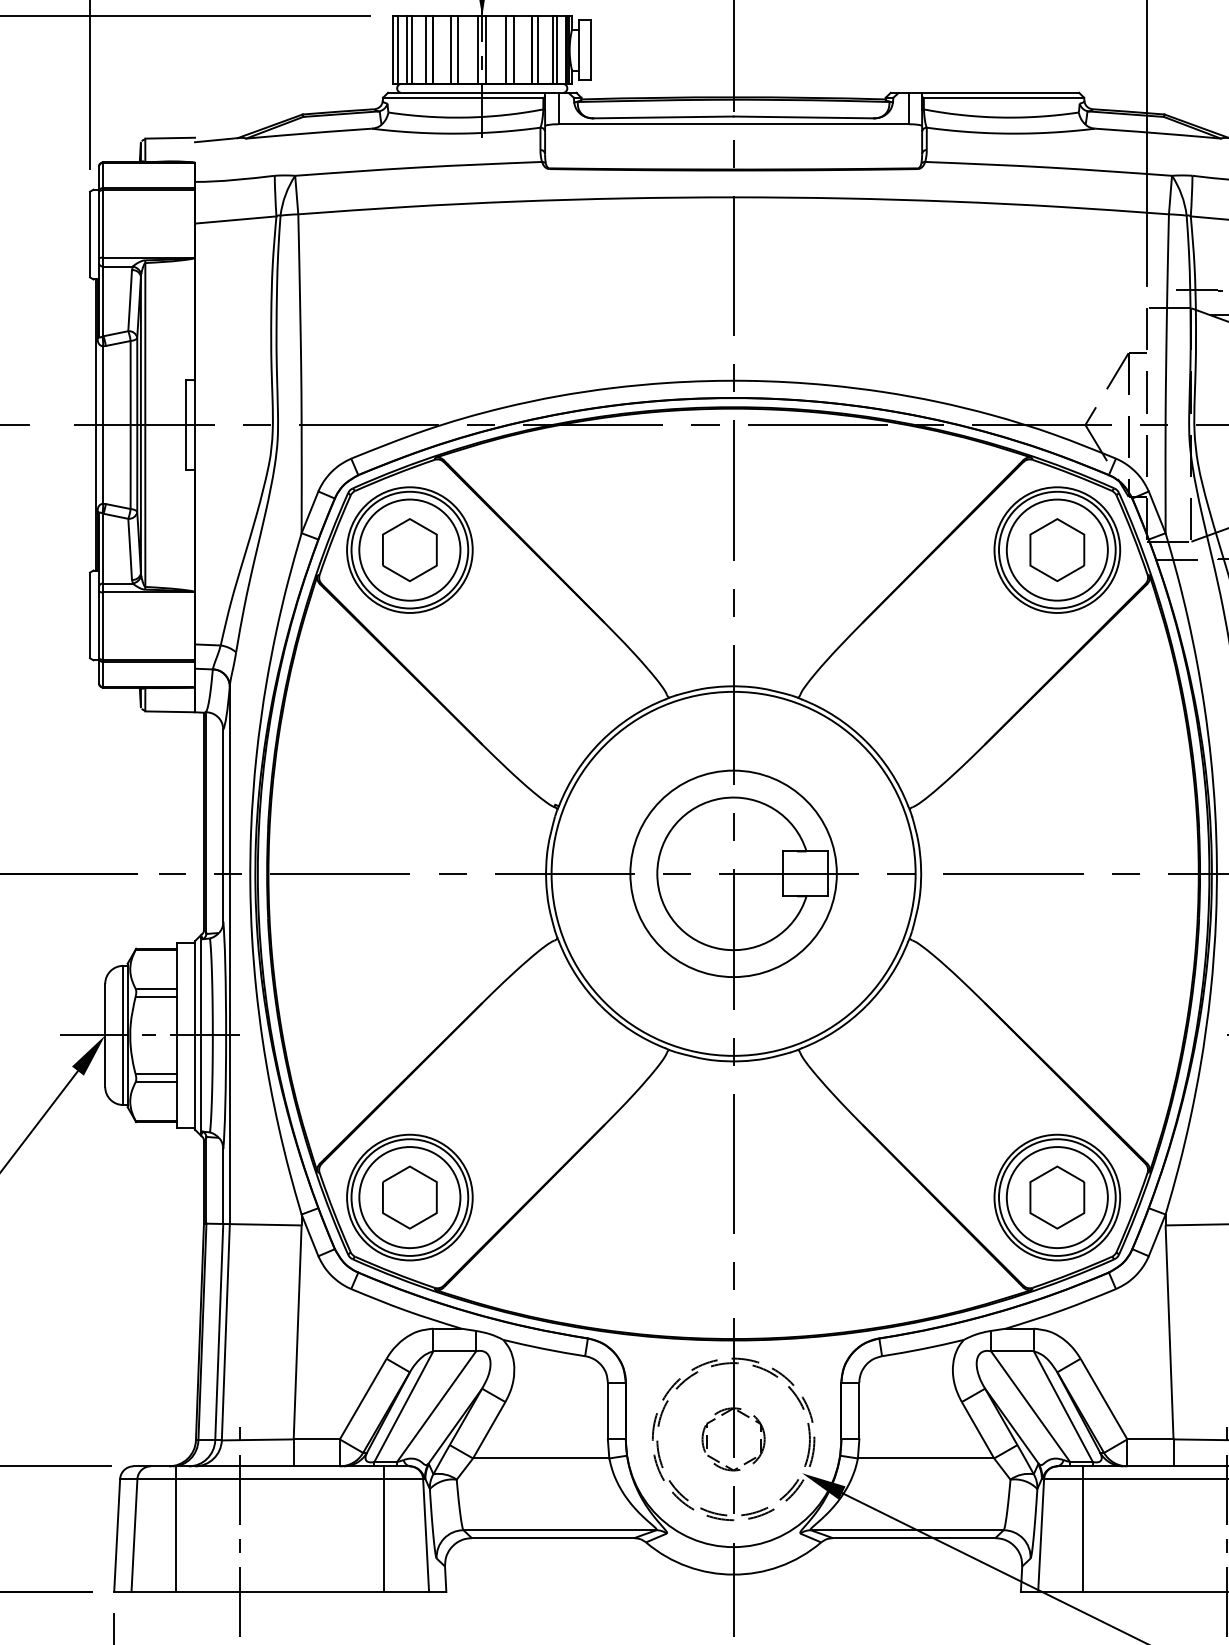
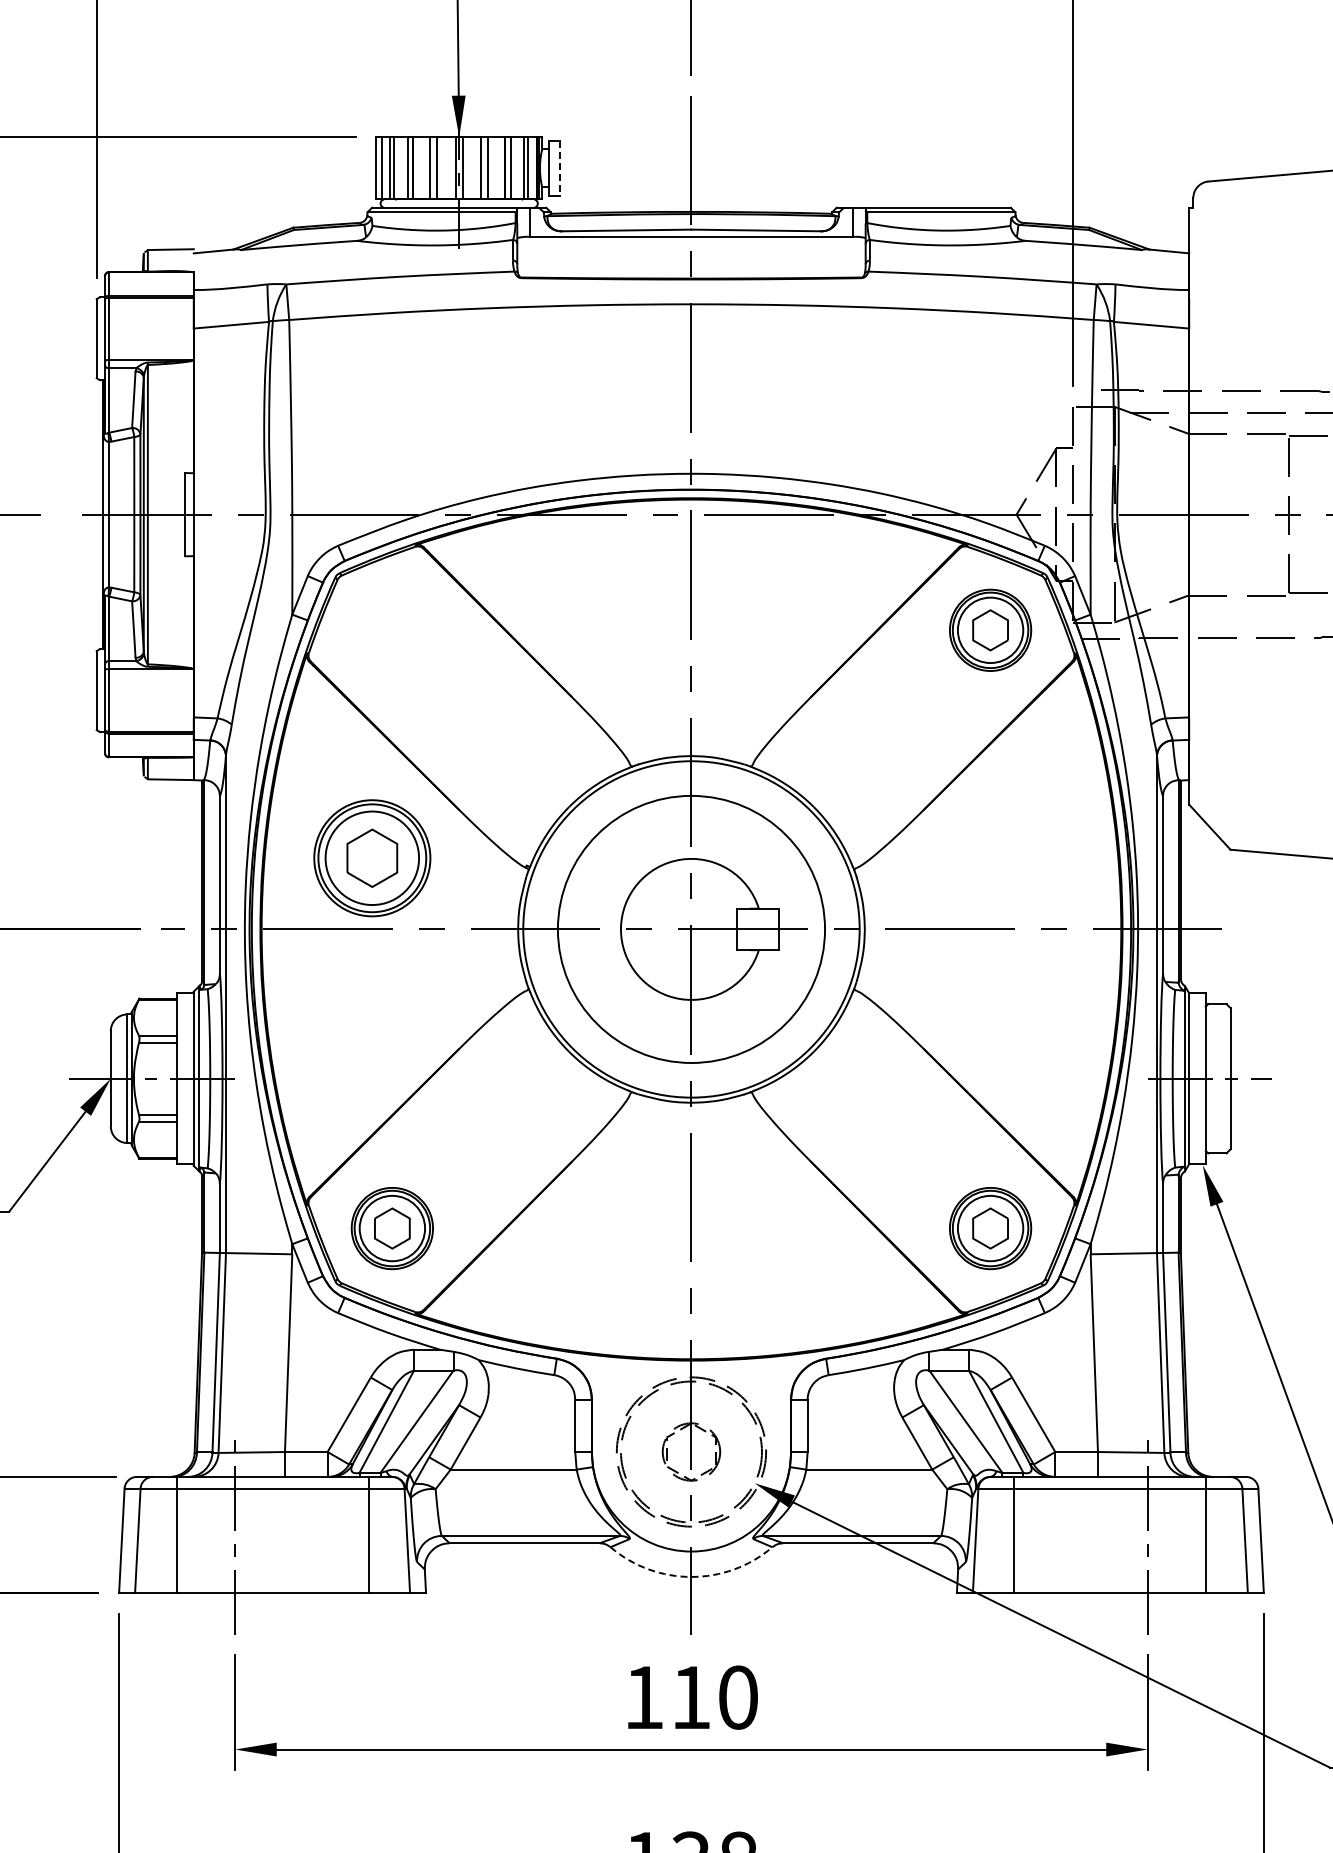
line: (590, 50) -> (559, 168), solid -> dashed
part: (410, 550) -> (372, 858), moved
part: (1057, 550) -> (990, 630), size x0.7
circle: (733, 873) -> (691, 929), size x1.4
part: (410, 1197) -> (392, 1228), size x0.7
part: (1057, 1197) -> (990, 1228), size x0.7
arc: (733, 1574) -> (691, 1576), solid -> dashed

